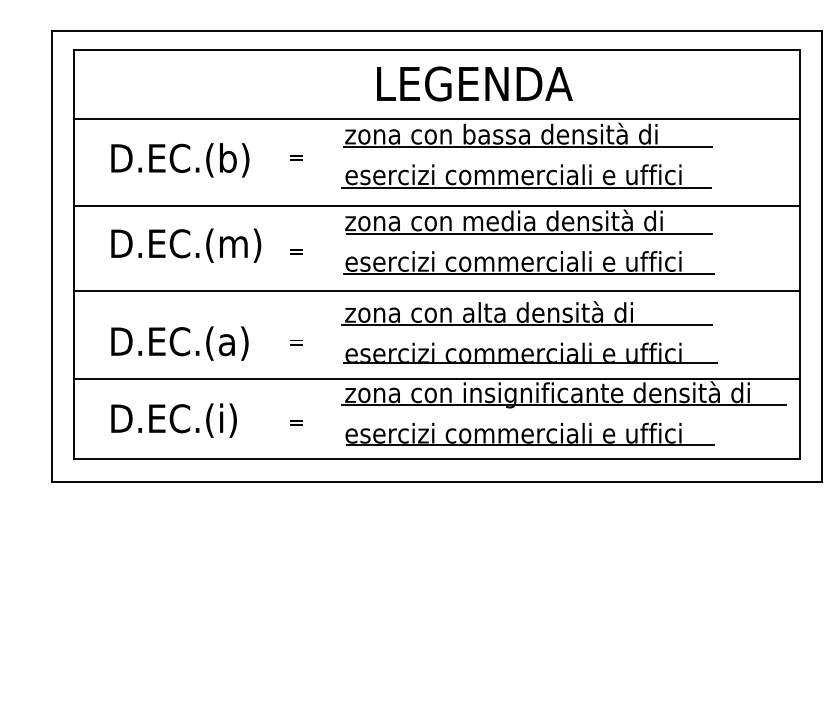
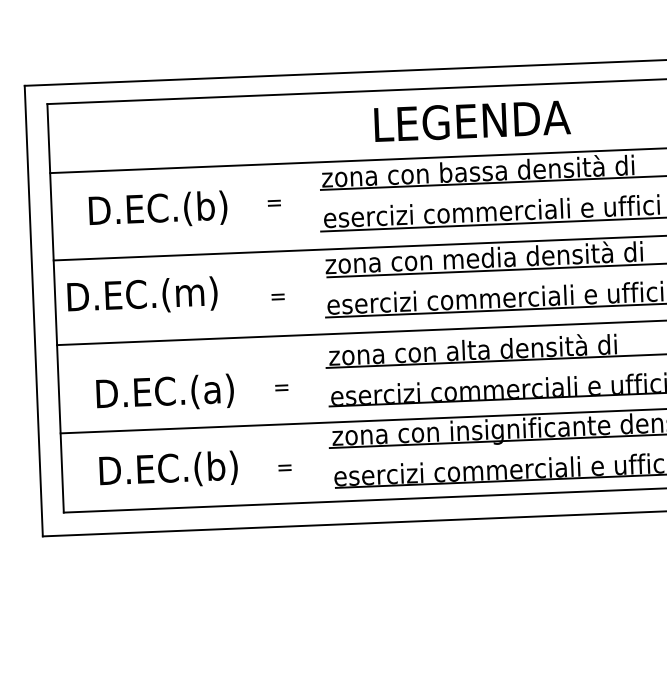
text: (474, 83) -> (472, 120), moved
text: (186, 245) -> (142, 296), moved
text: (234, 420) -> (222, 467), D.EC.(i) -> D.EC.(b)

